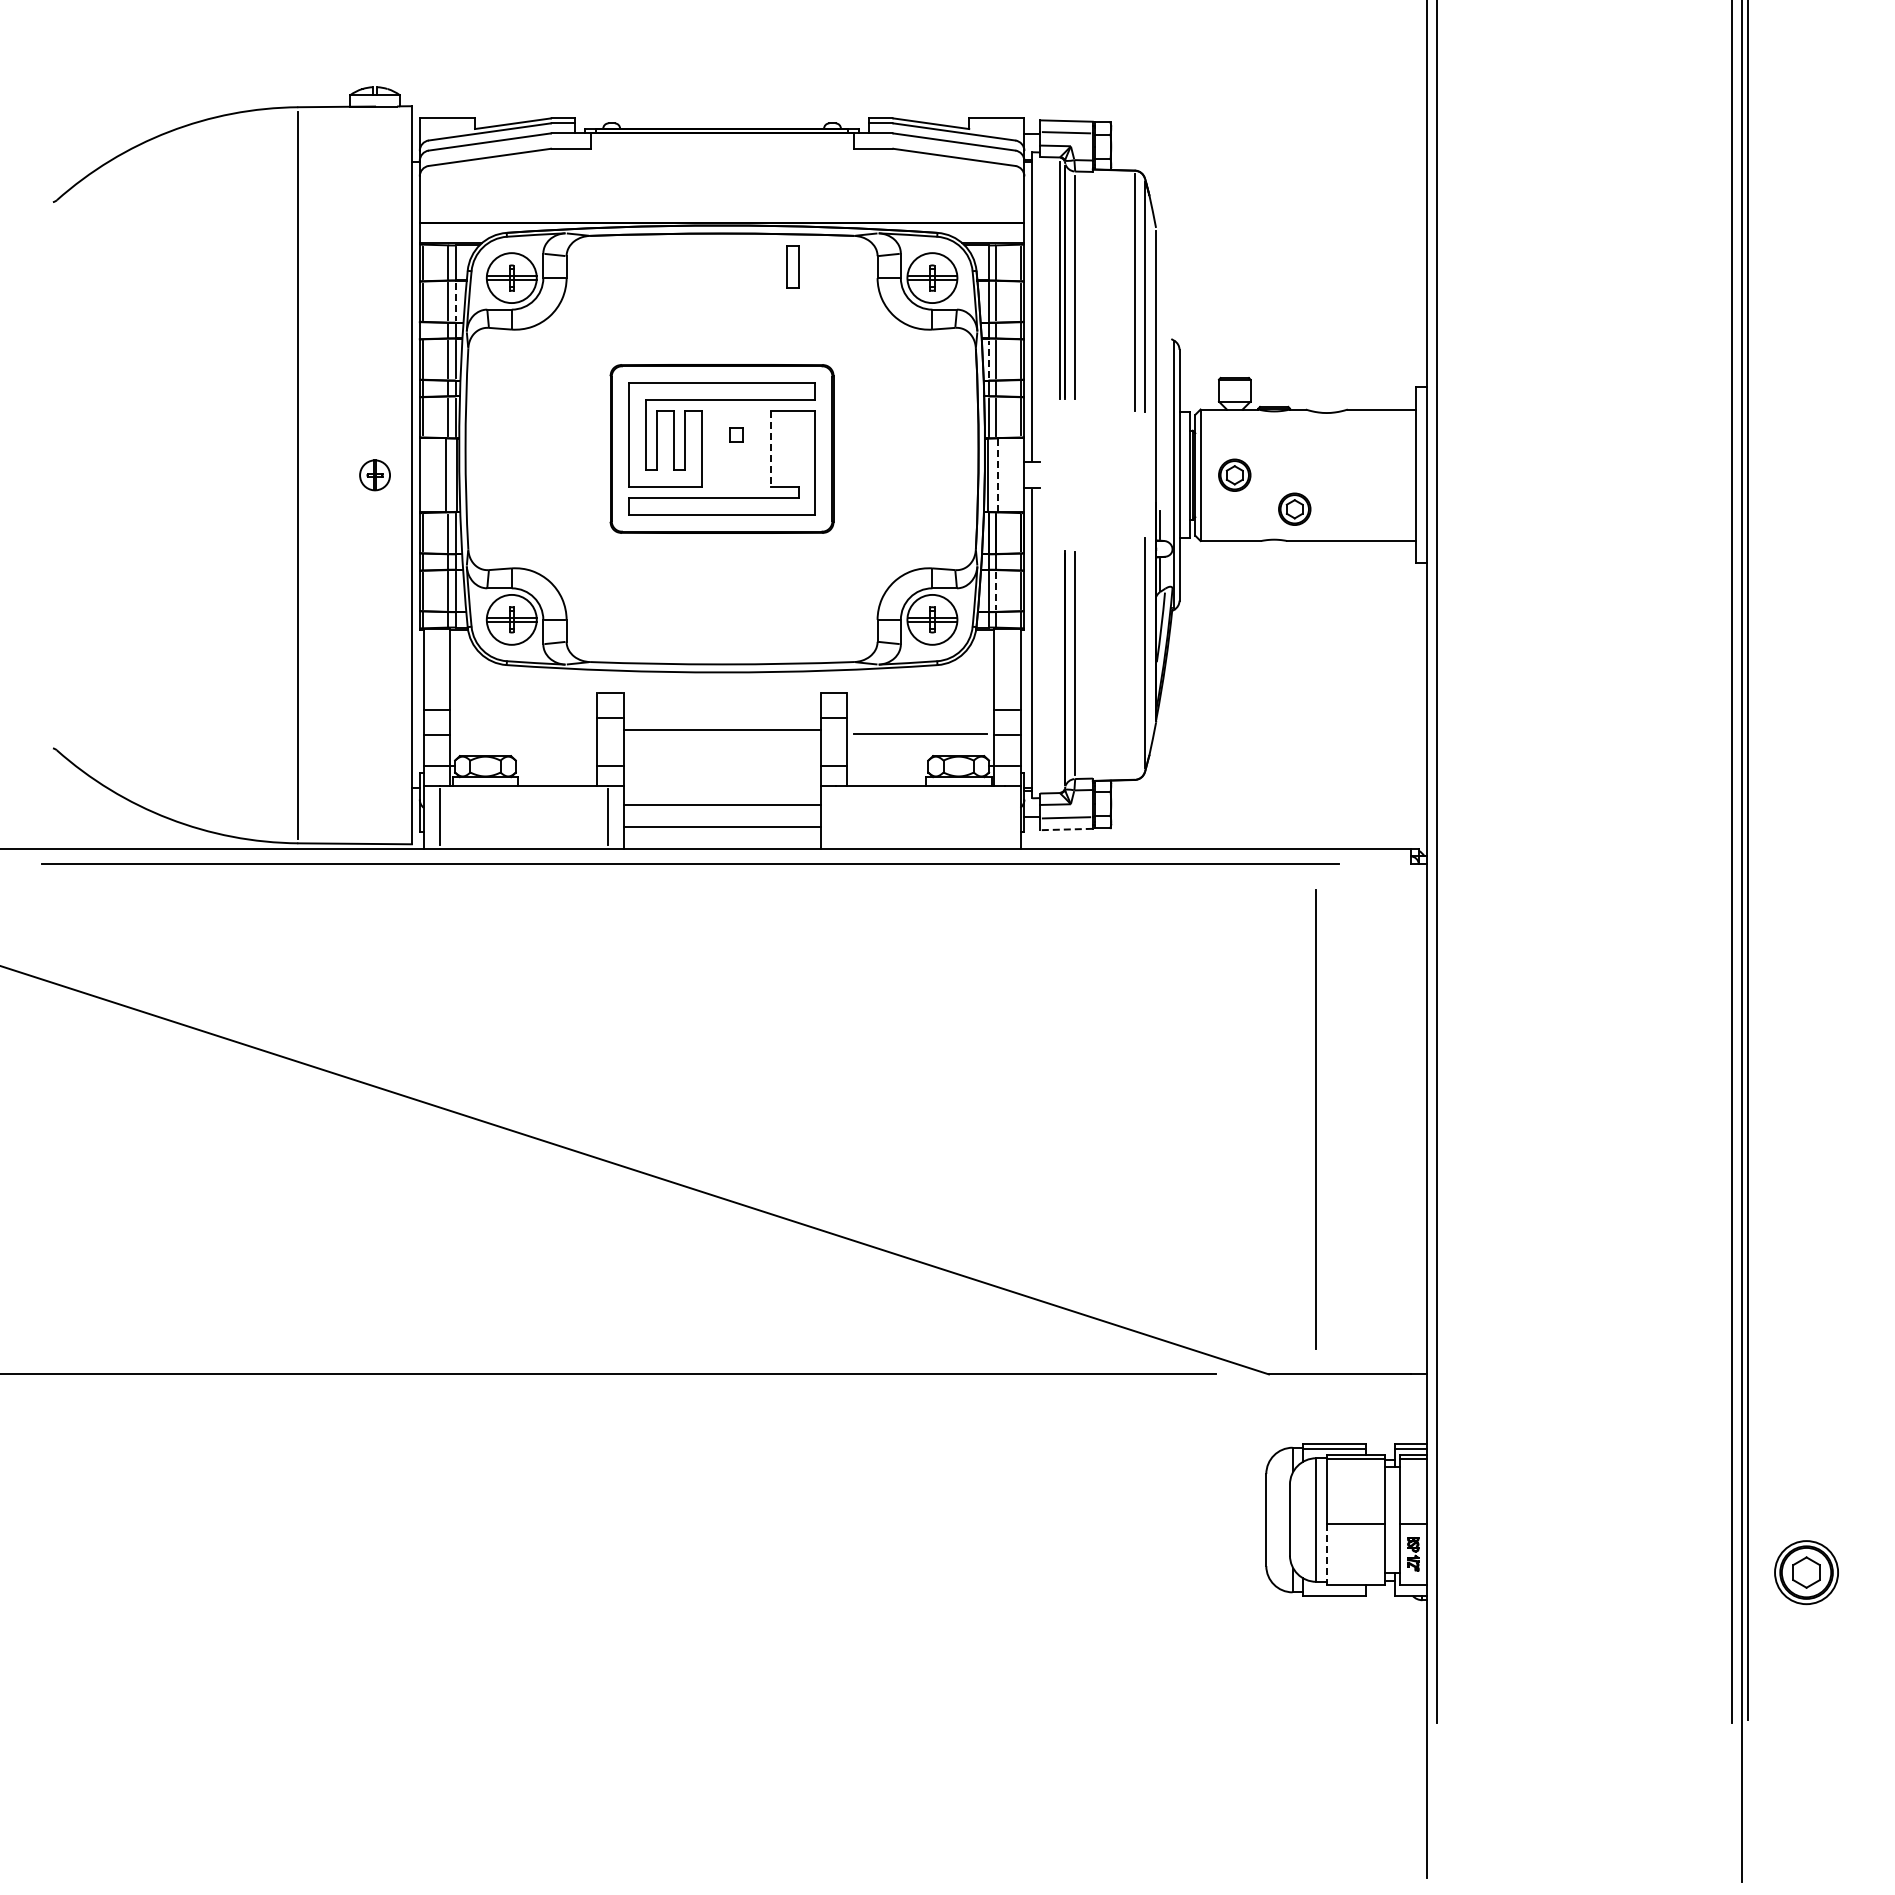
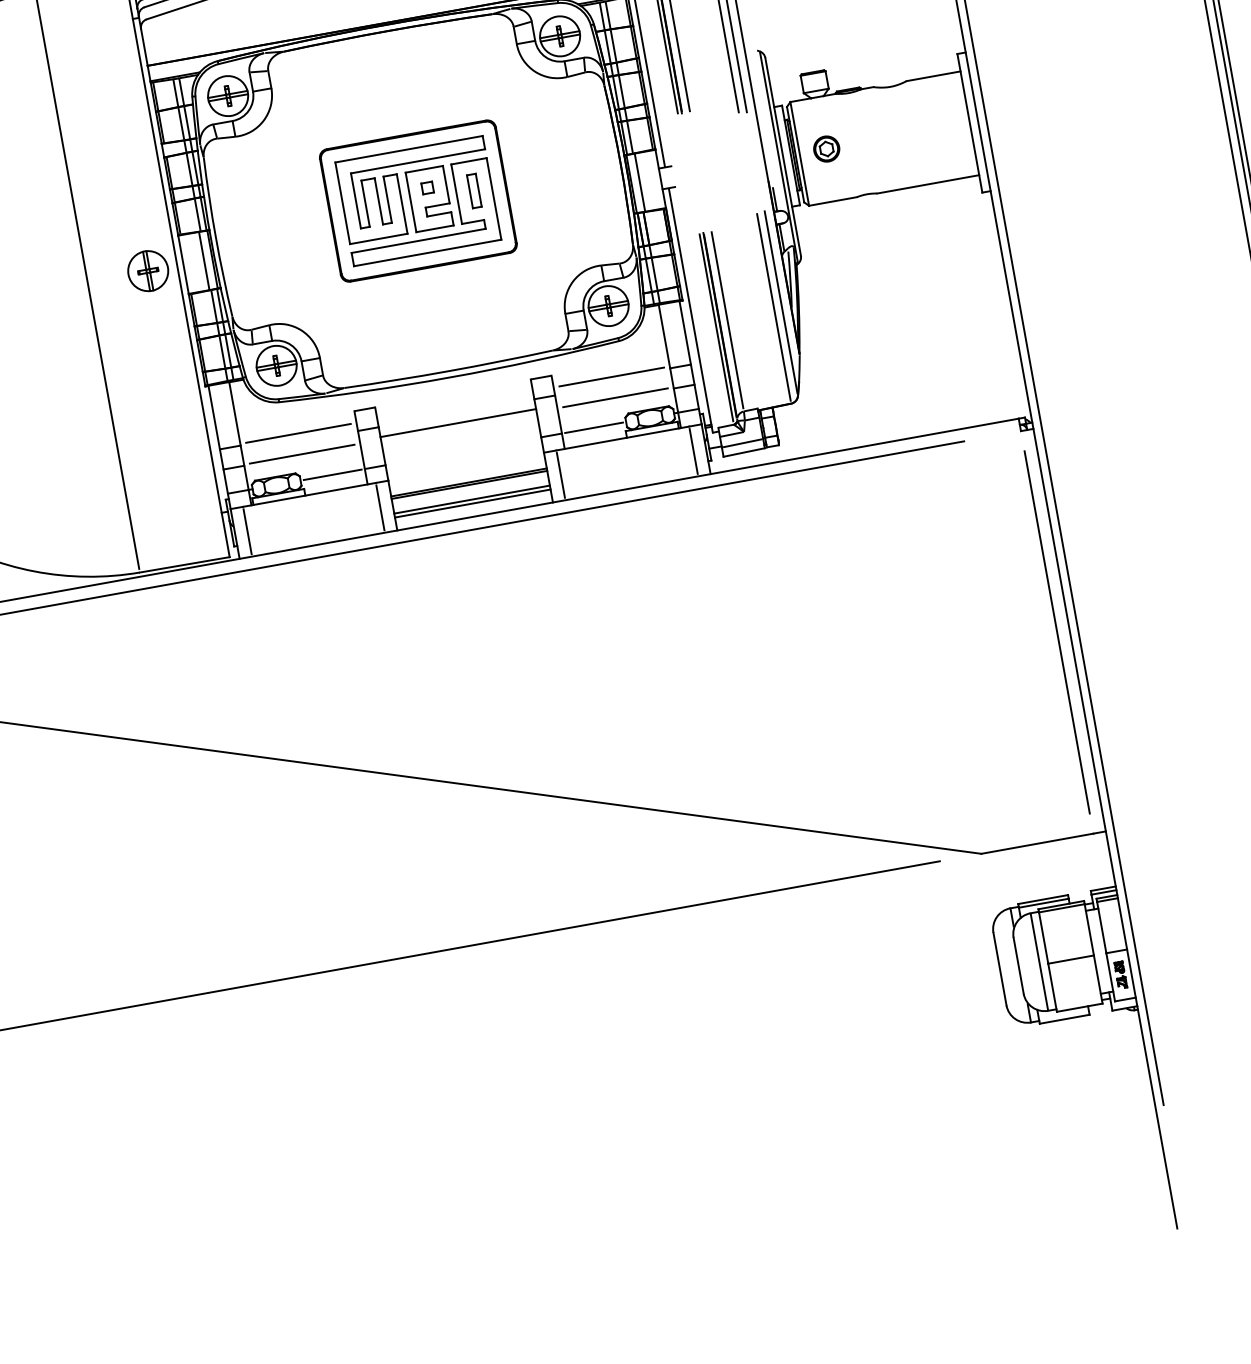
part: (792, 266) -> (473, 190), moved
line: (455, 301) -> (187, 122), dashed -> solid
line: (988, 359) -> (615, 92), dashed -> solid
part: (736, 448) -> (429, 198), added
line: (770, 448) -> (456, 193), dashed -> solid
part: (374, 475) -> (147, 271), size x1.67
line: (998, 475) -> (640, 182), dashed -> solid
part: (1294, 508) -> (878, 166), removed
line: (995, 590) -> (654, 273), dashed -> solid
line: (1134, 657) -> (773, 307), added
line: (1059, 670) -> (716, 328), added
line: (523, 707) -> (298, 433), added
line: (920, 707) -> (611, 376), added
line: (523, 733) -> (302, 453), added
line: (556, 766) -> (332, 475), added
line: (887, 766) -> (594, 428), added
line: (721, 808) -> (468, 484), added
line: (836, 816) -> (560, 474), added
line: (1004, 816) -> (693, 451), added
line: (1066, 829) -> (744, 452), dashed -> solid
line: (721, 832) -> (472, 503), added
line: (1315, 1119) -> (1056, 632), moved
line: (1326, 1555) -> (1052, 988), dashed -> solid

